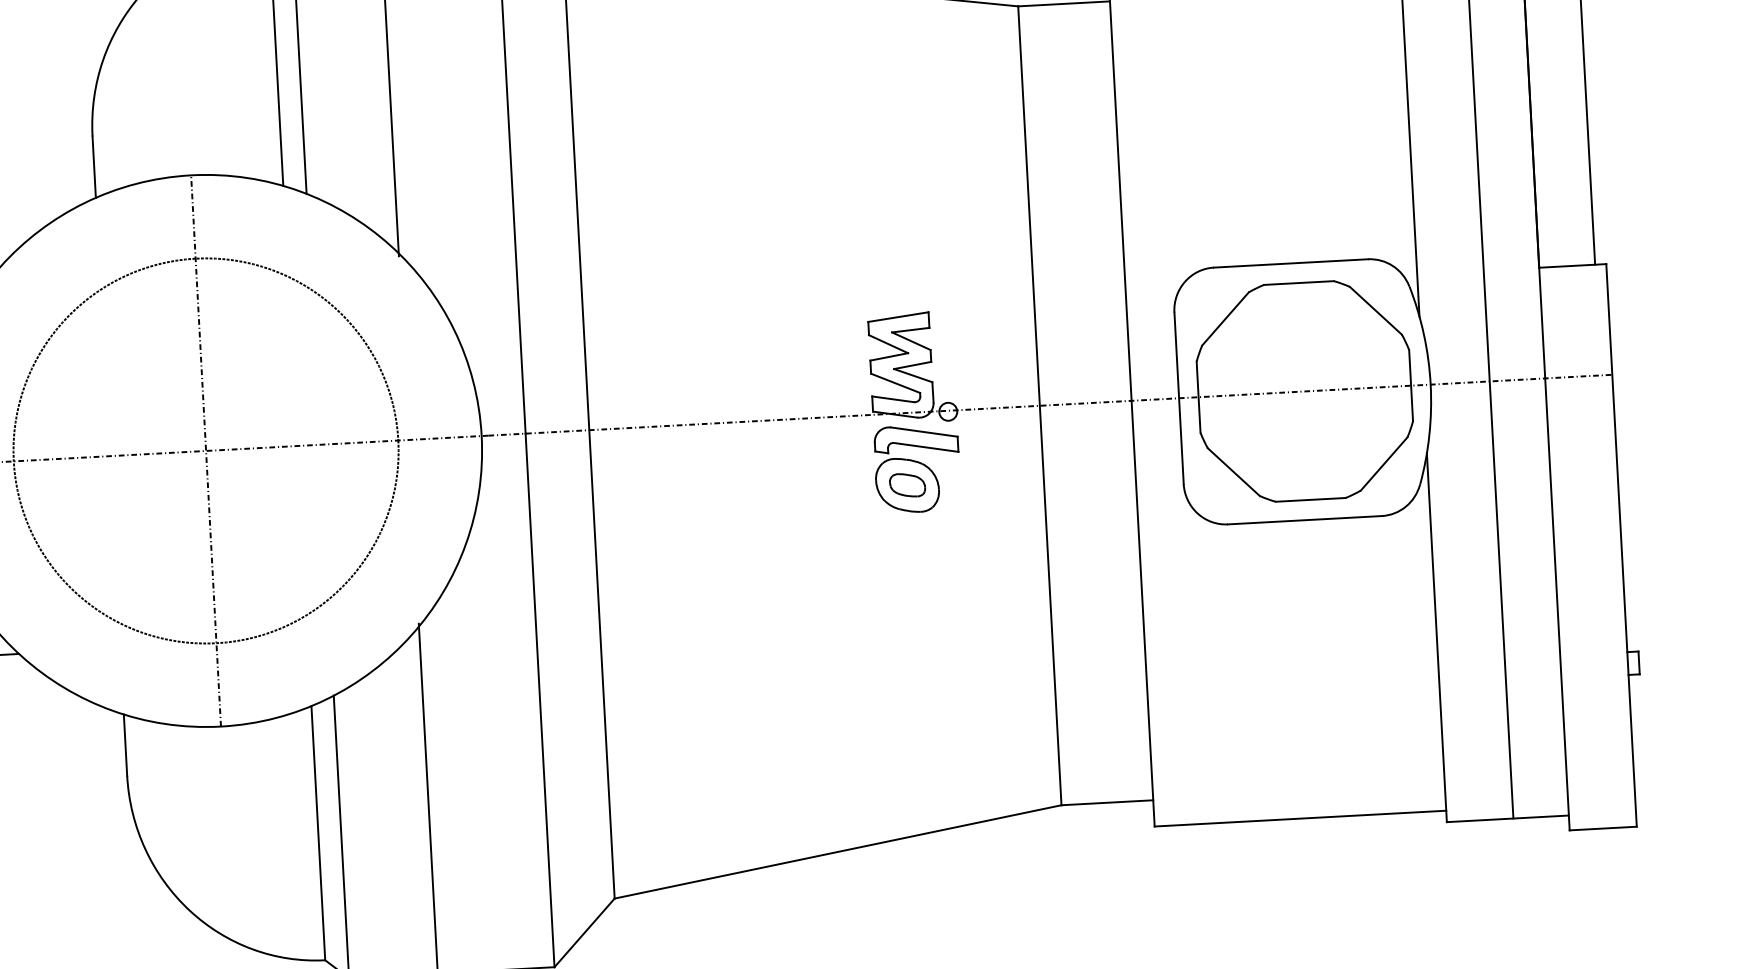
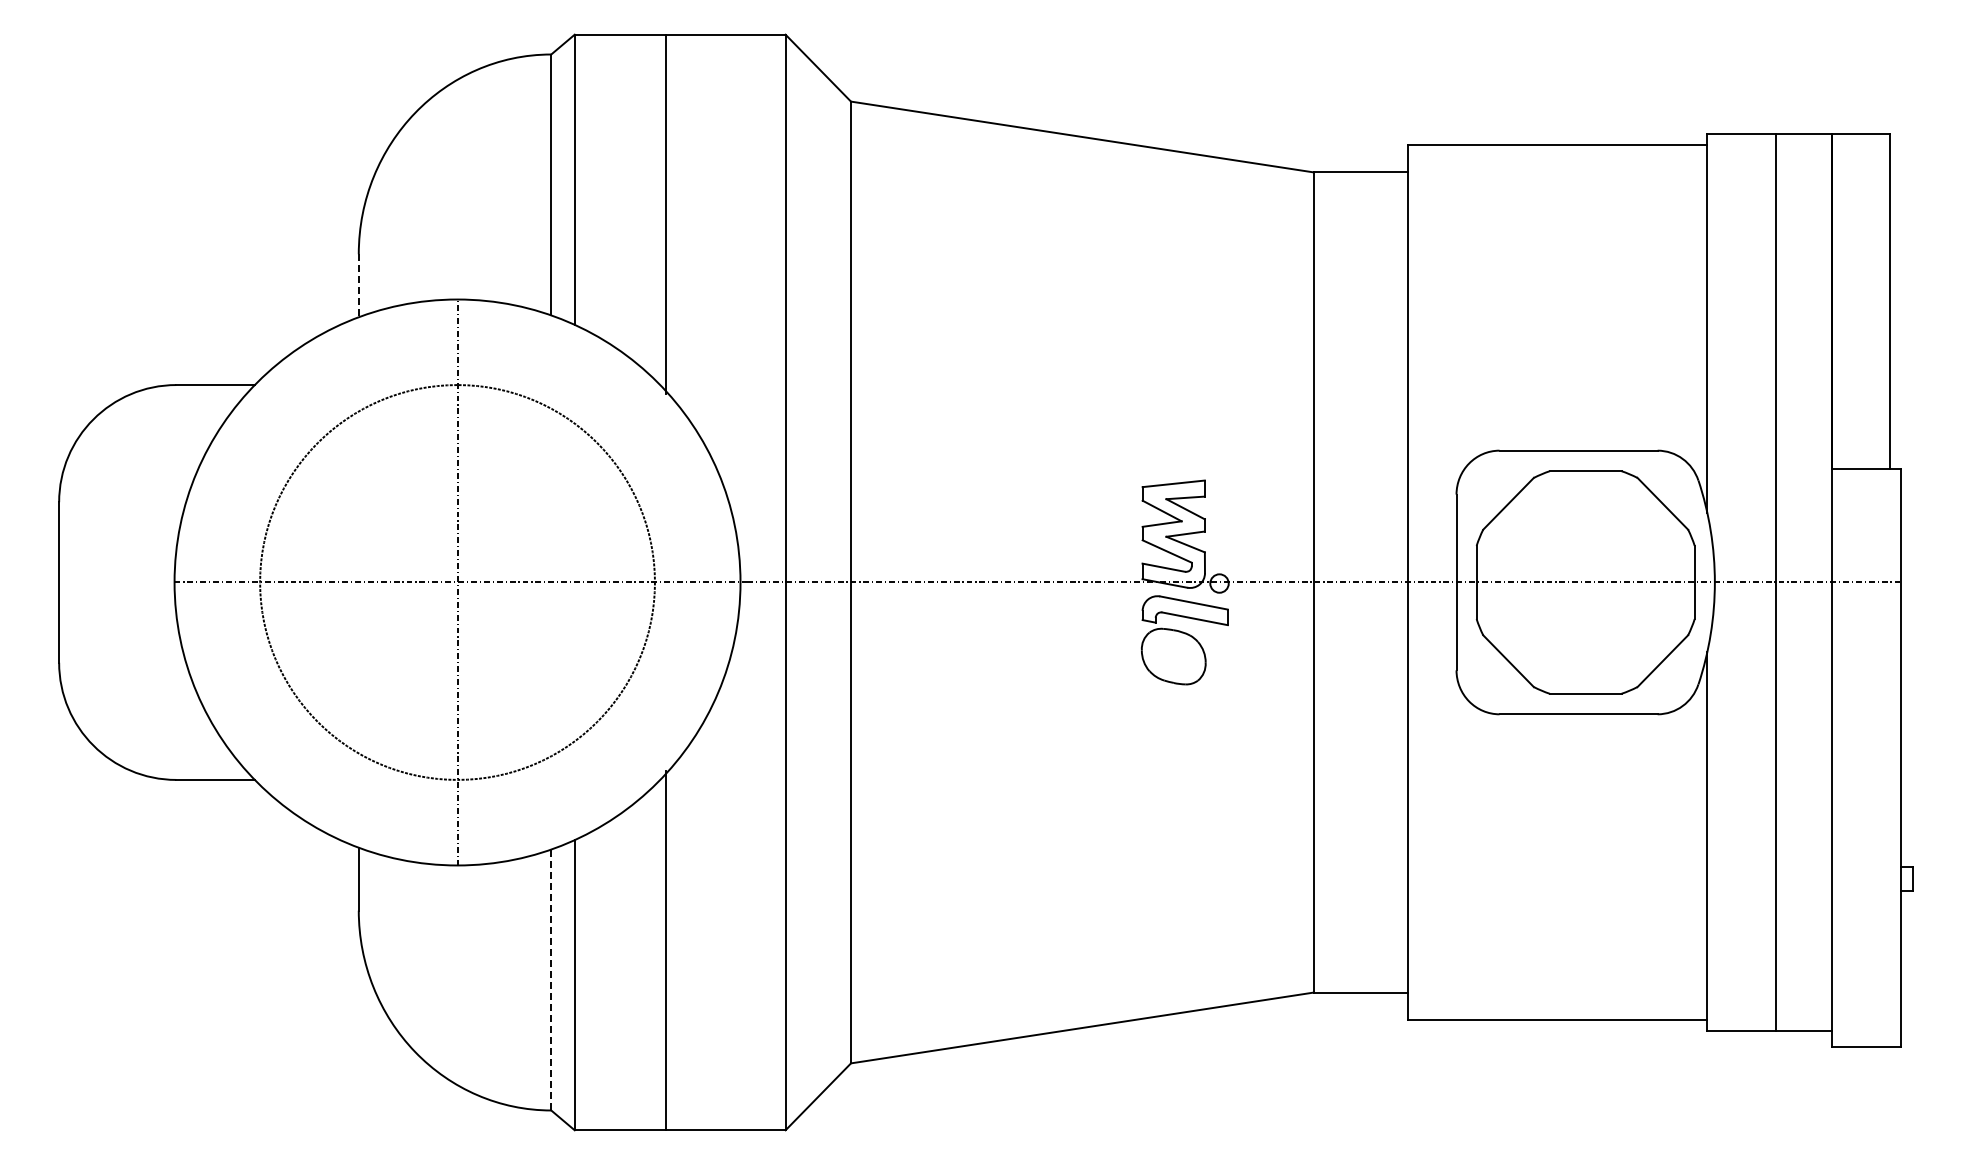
line: (93, 166) -> (358, 285), solid -> dashed
part: (907, 485) -> (1173, 656), removed
line: (318, 832) -> (551, 979), solid -> dashed

